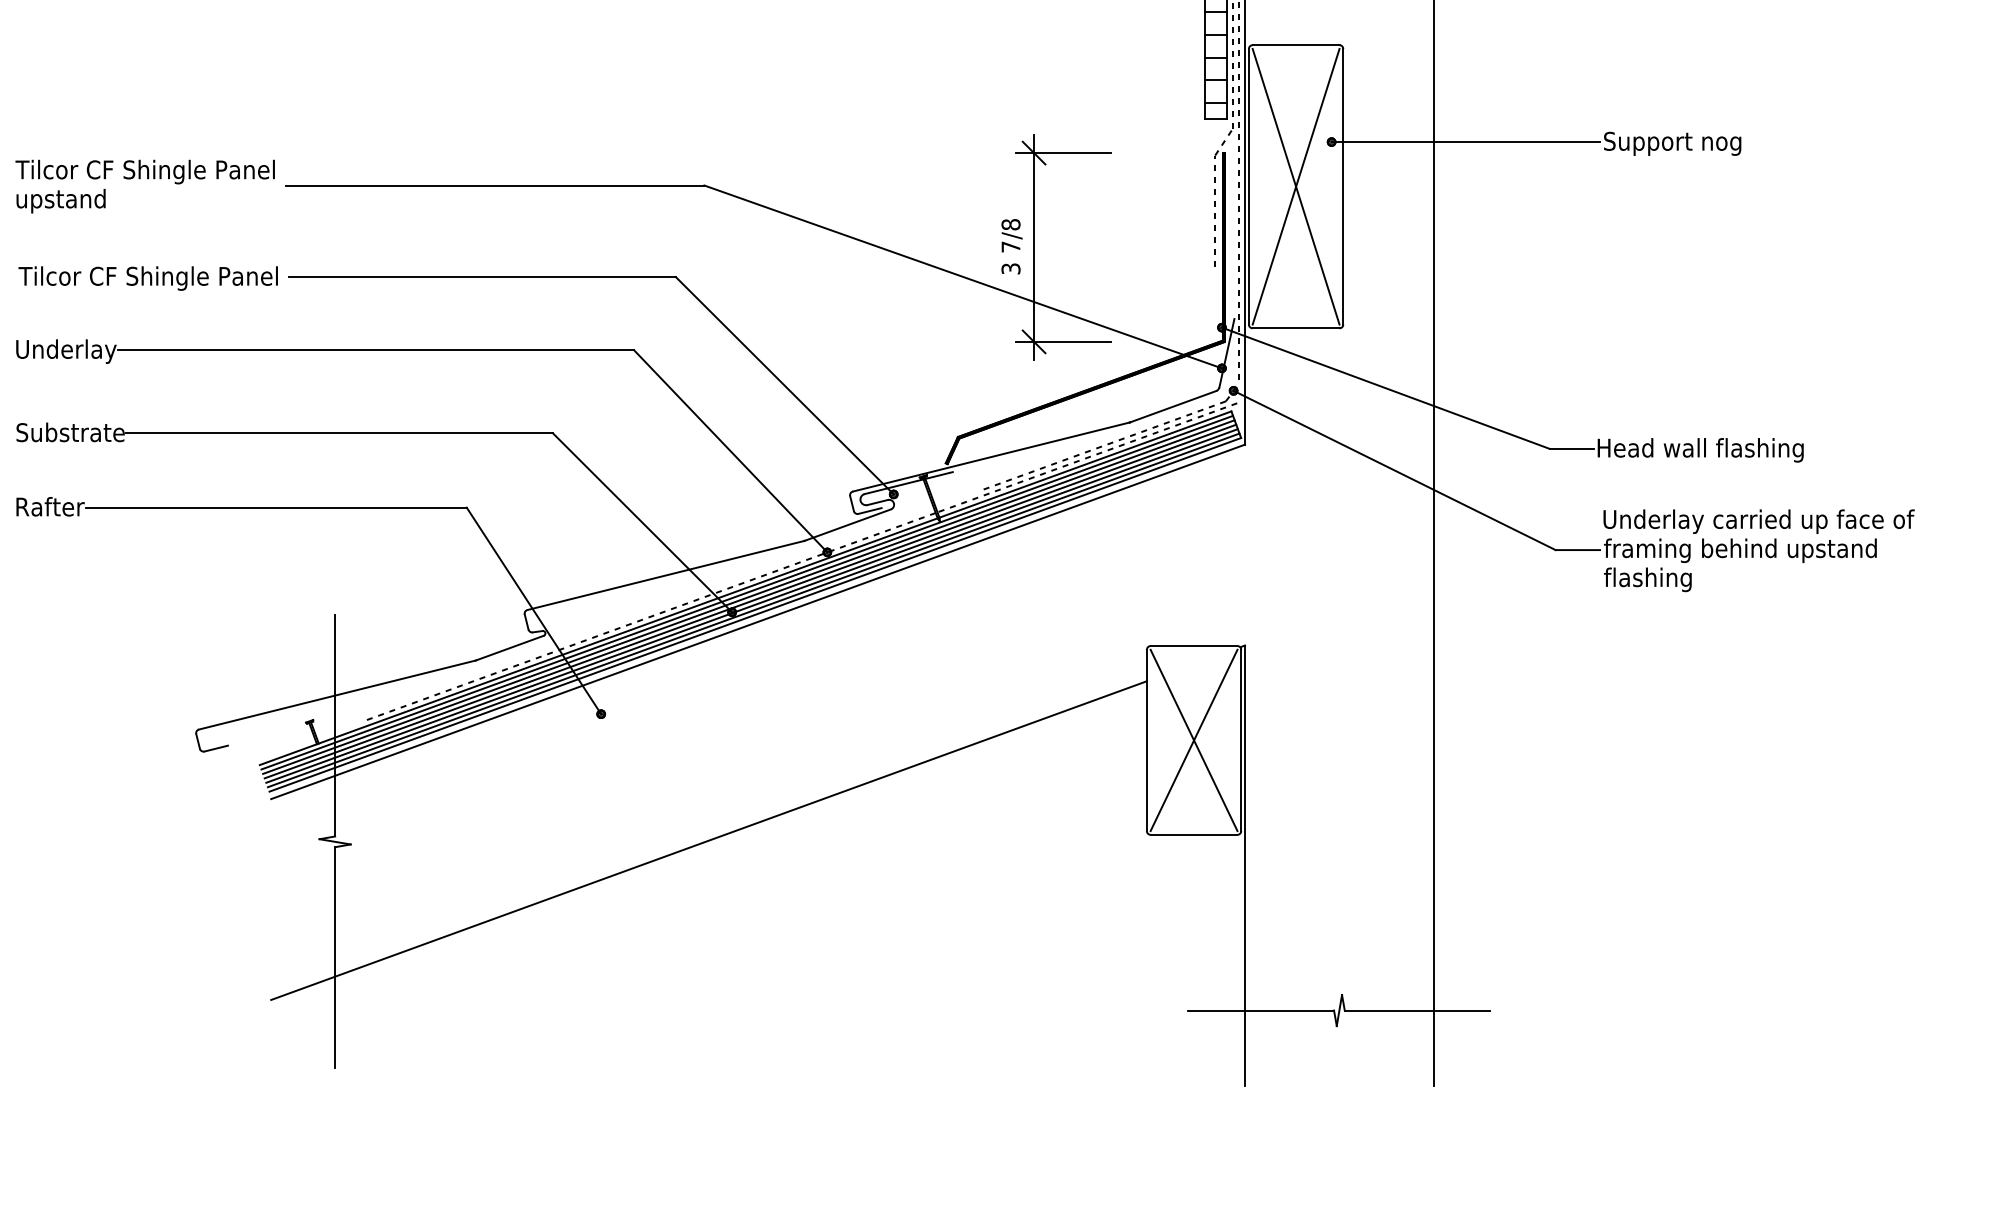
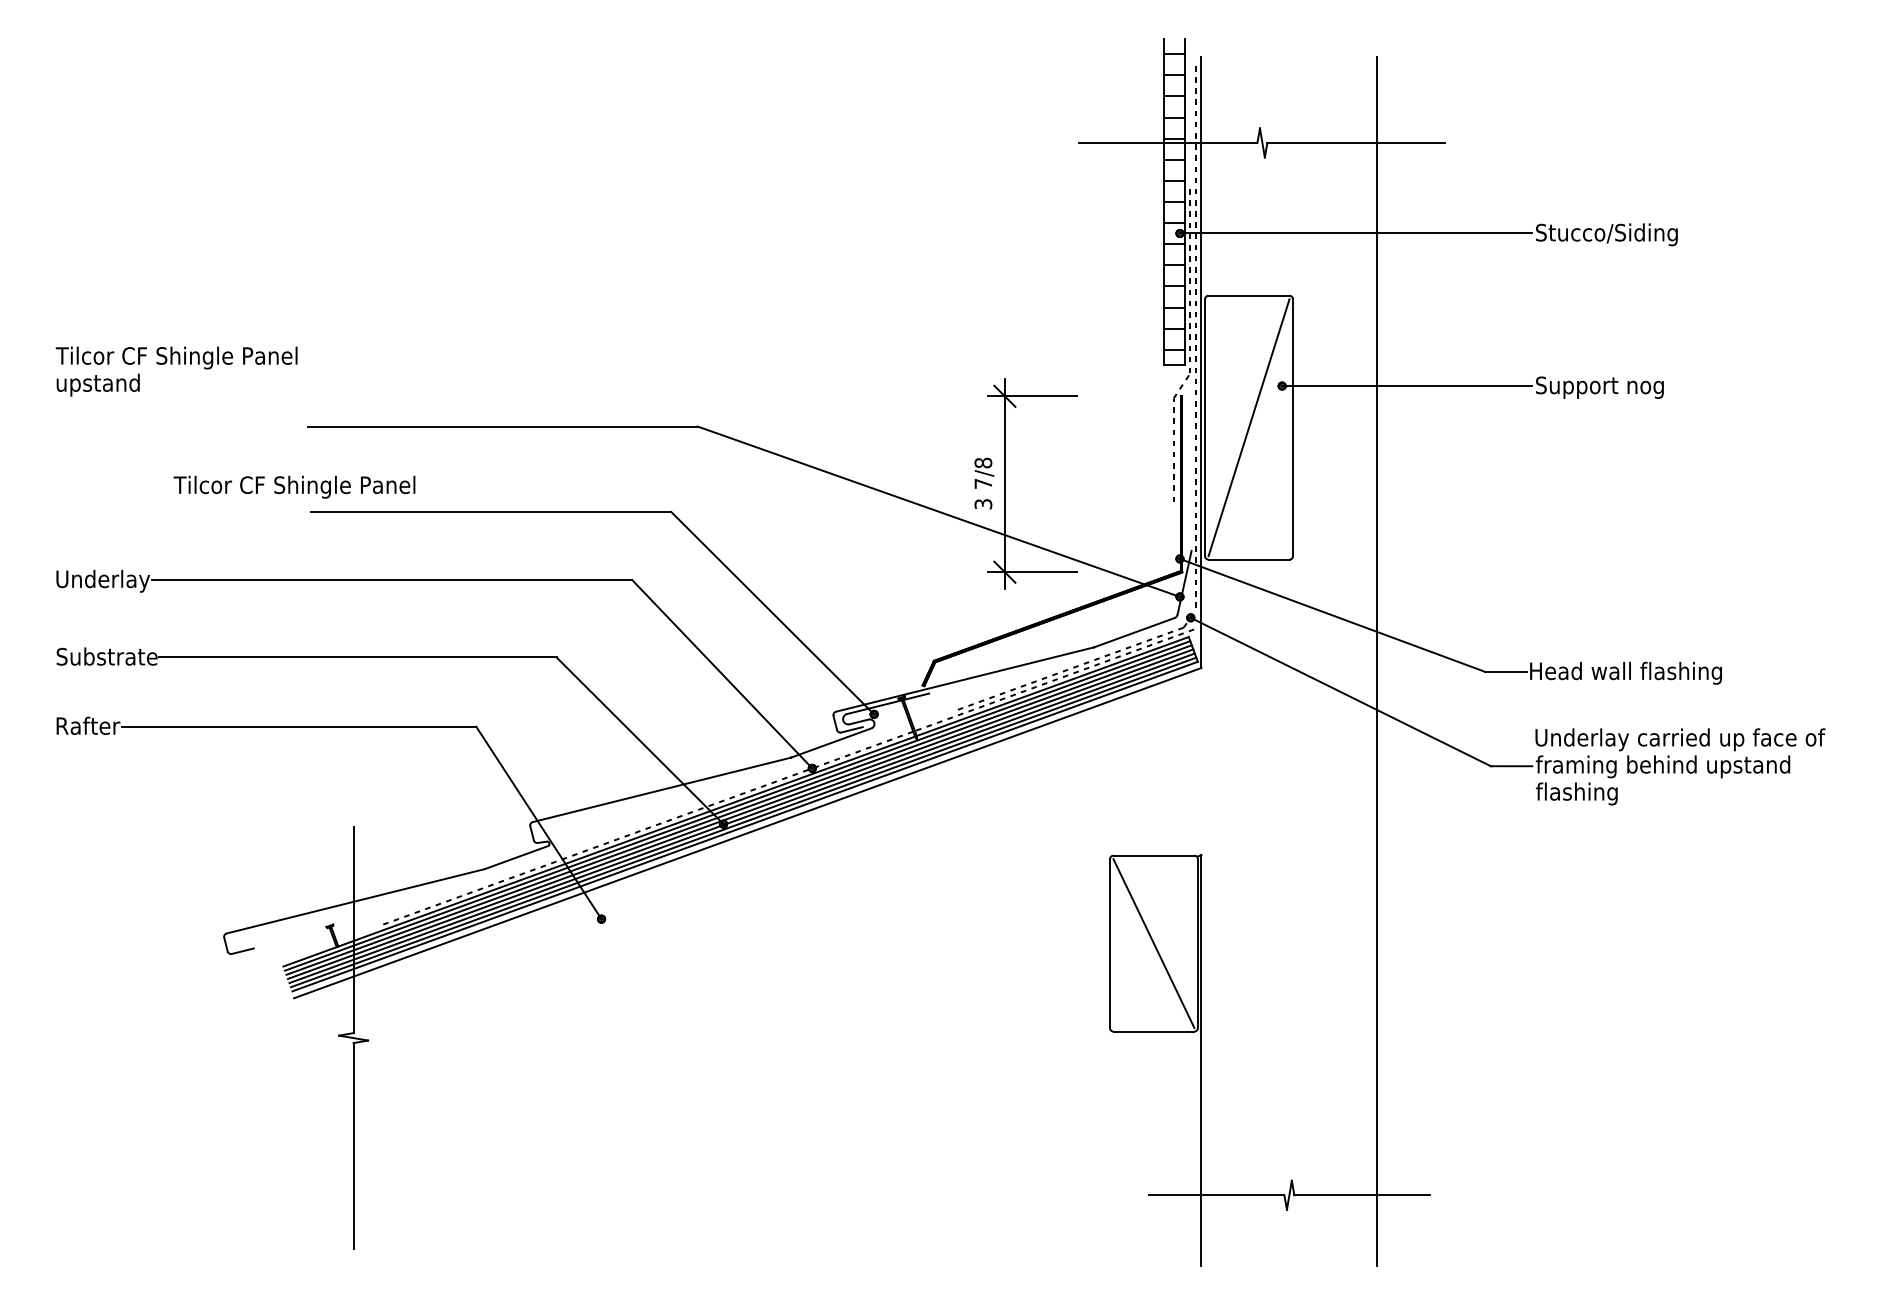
text: (145, 186) -> (176, 371), moved
line: (1295, 186) -> (1248, 427), removed
text: (148, 277) -> (294, 486), moved
line: (1193, 740) -> (1153, 943), removed
line: (708, 840) -> (701, 1036), removed

